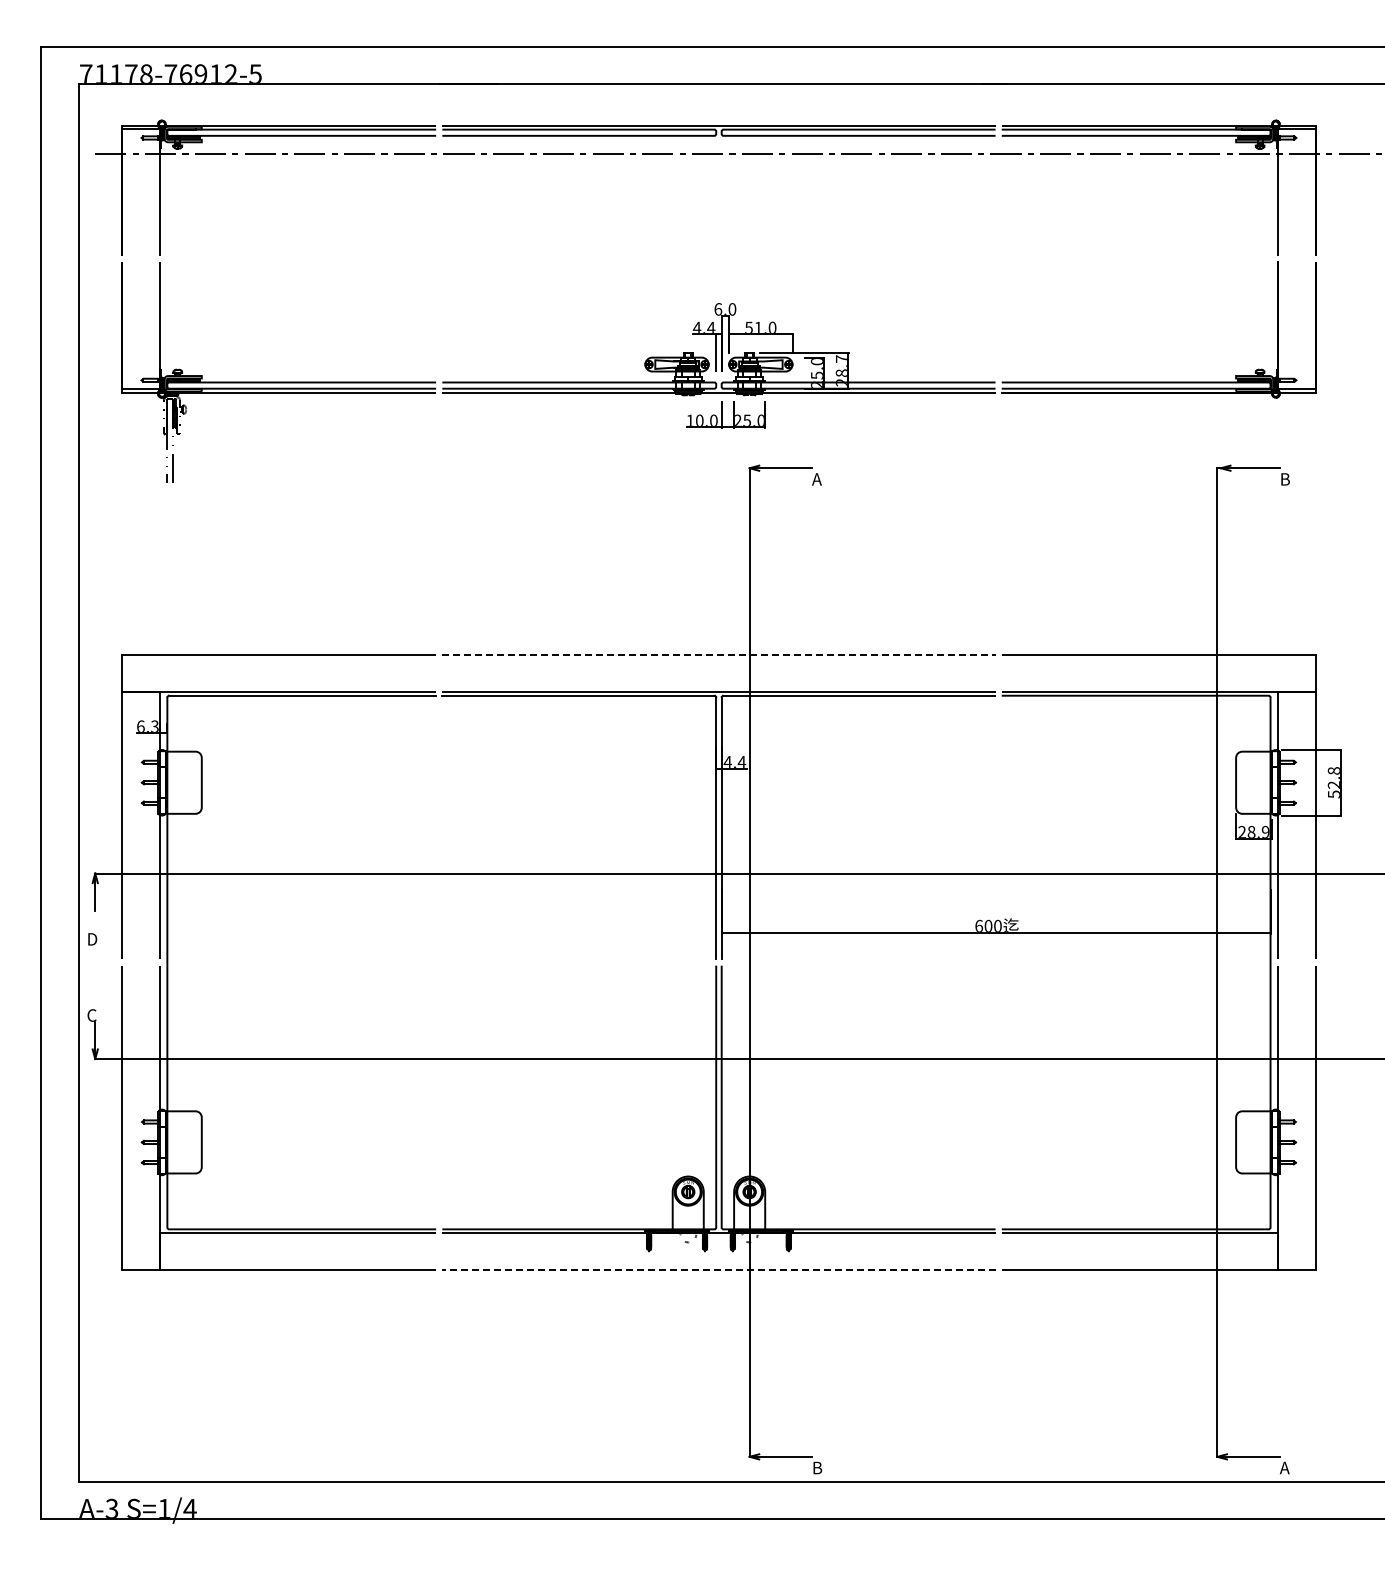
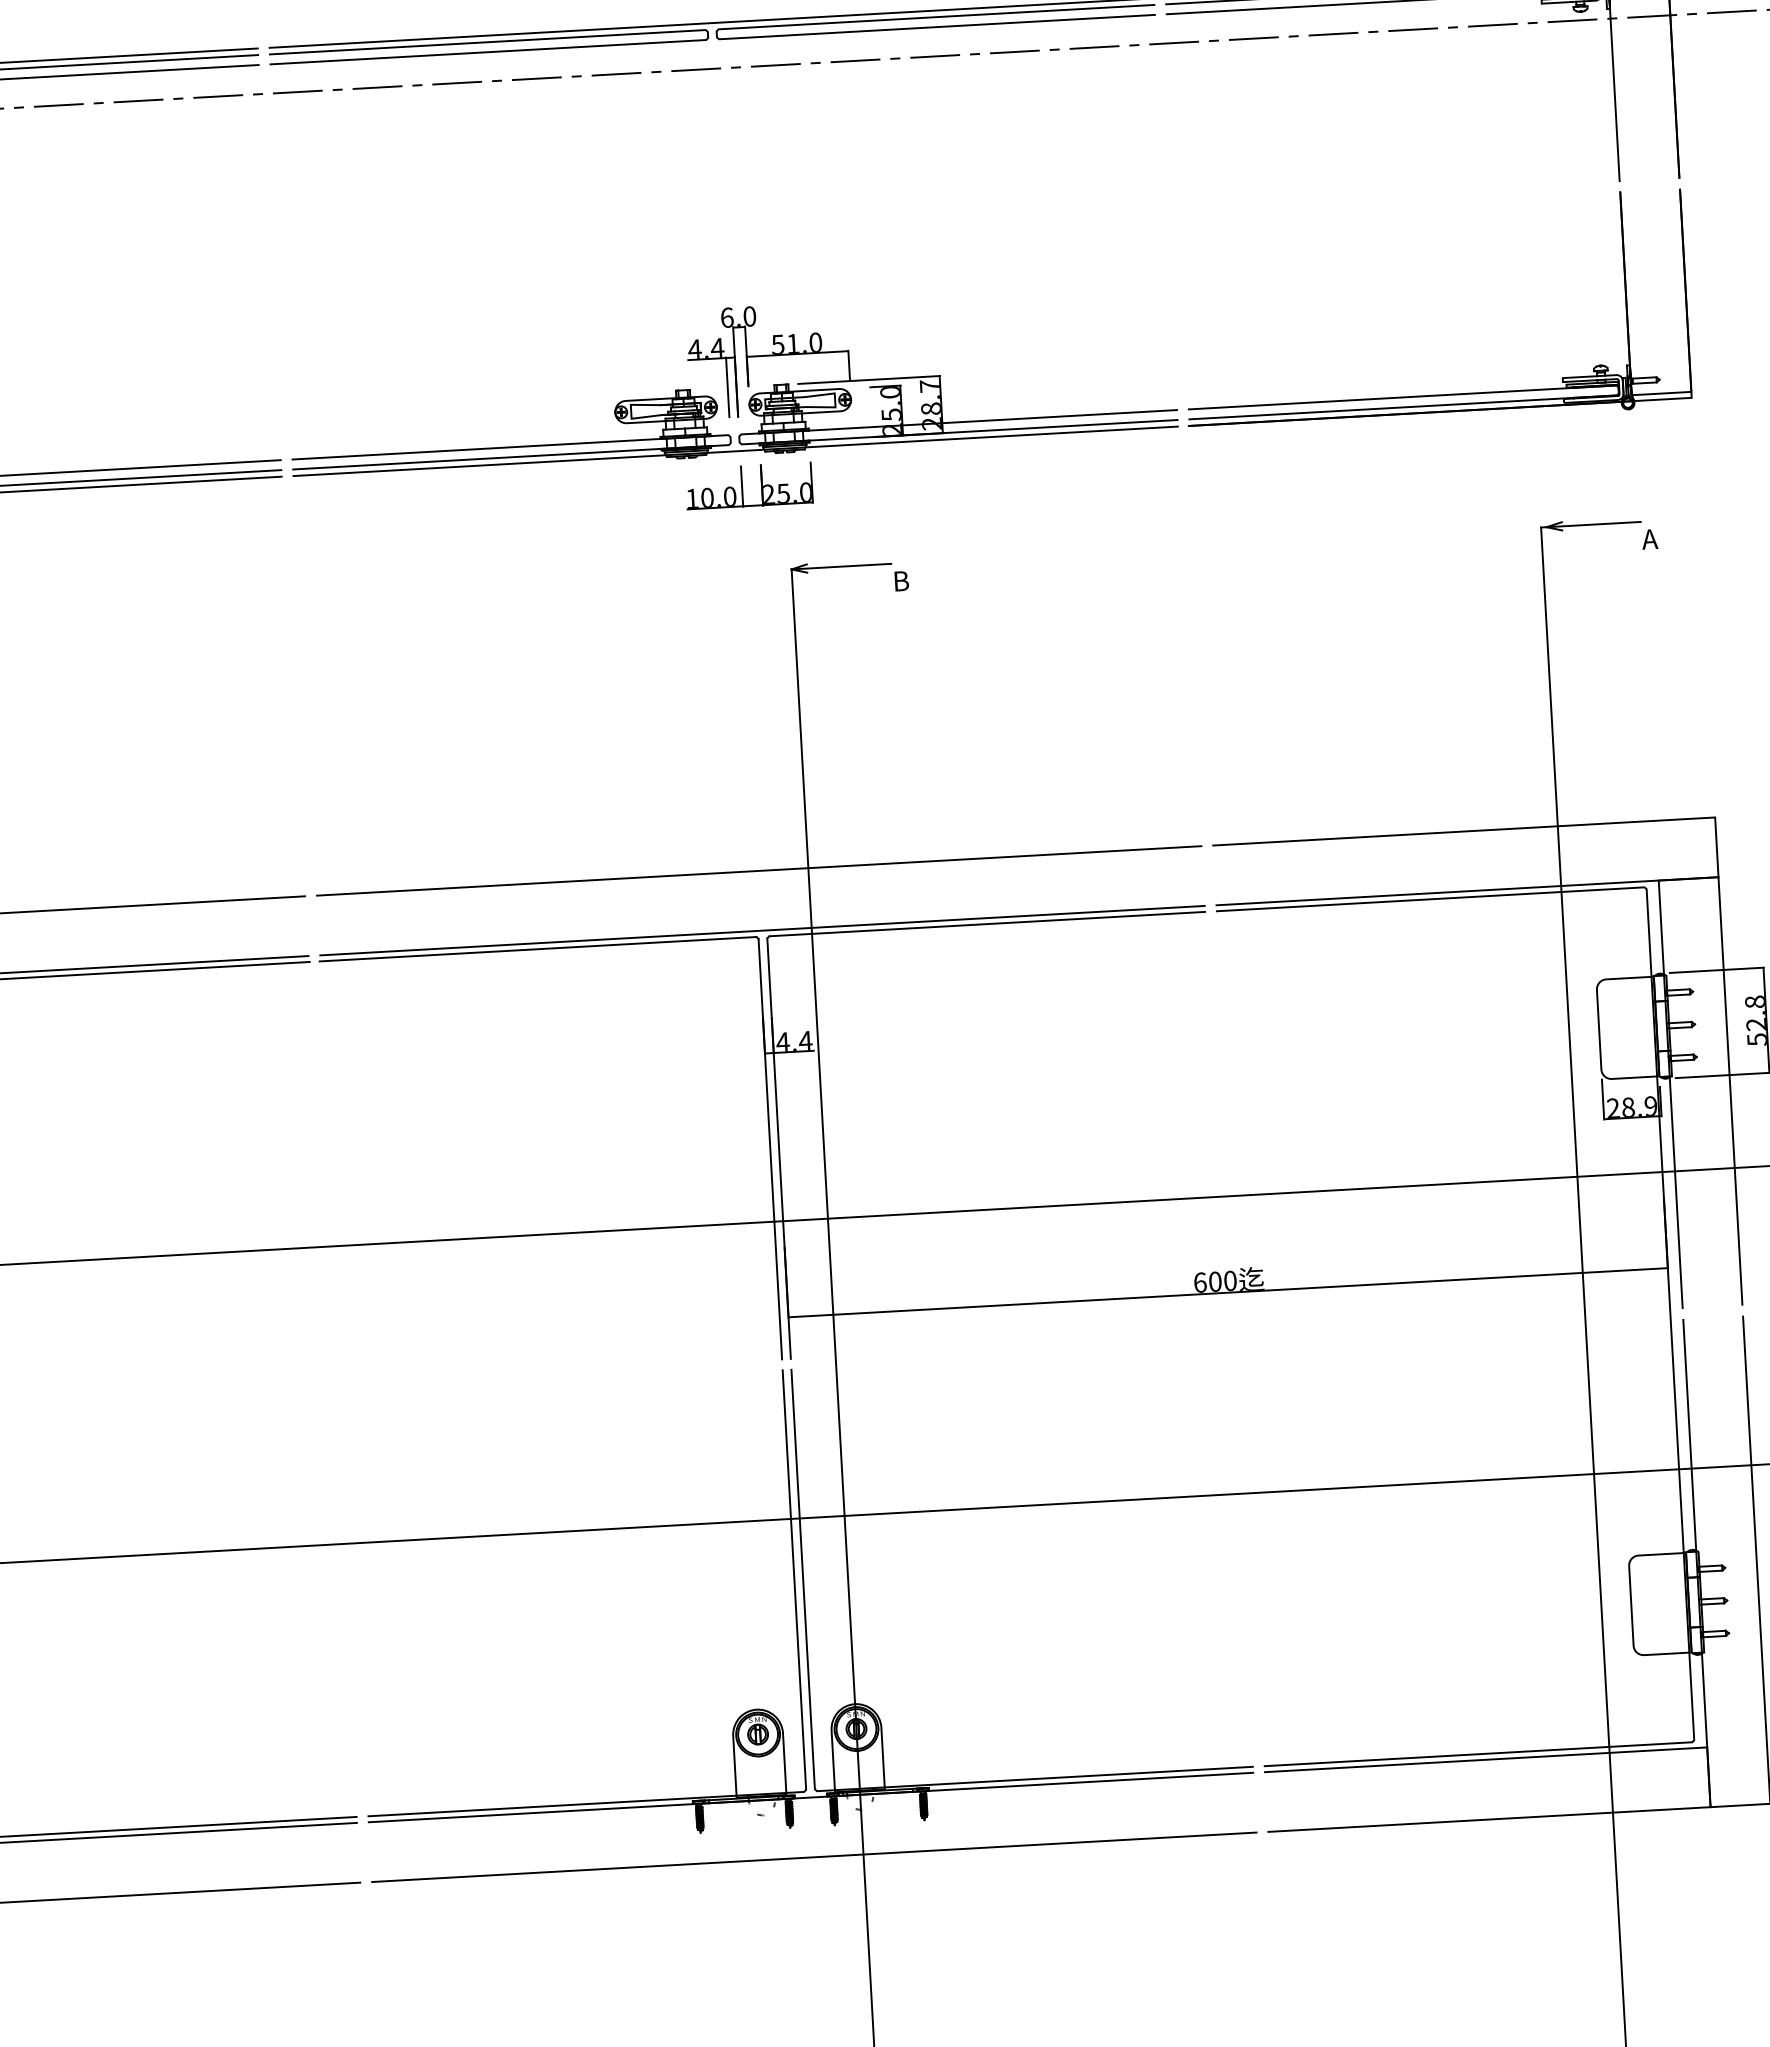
text: (817, 479) -> (901, 581), A -> B
text: (1284, 479) -> (1649, 539), B -> A
line: (718, 654) -> (758, 870), dashed -> solid
line: (718, 1270) -> (813, 1857), dashed -> solid

